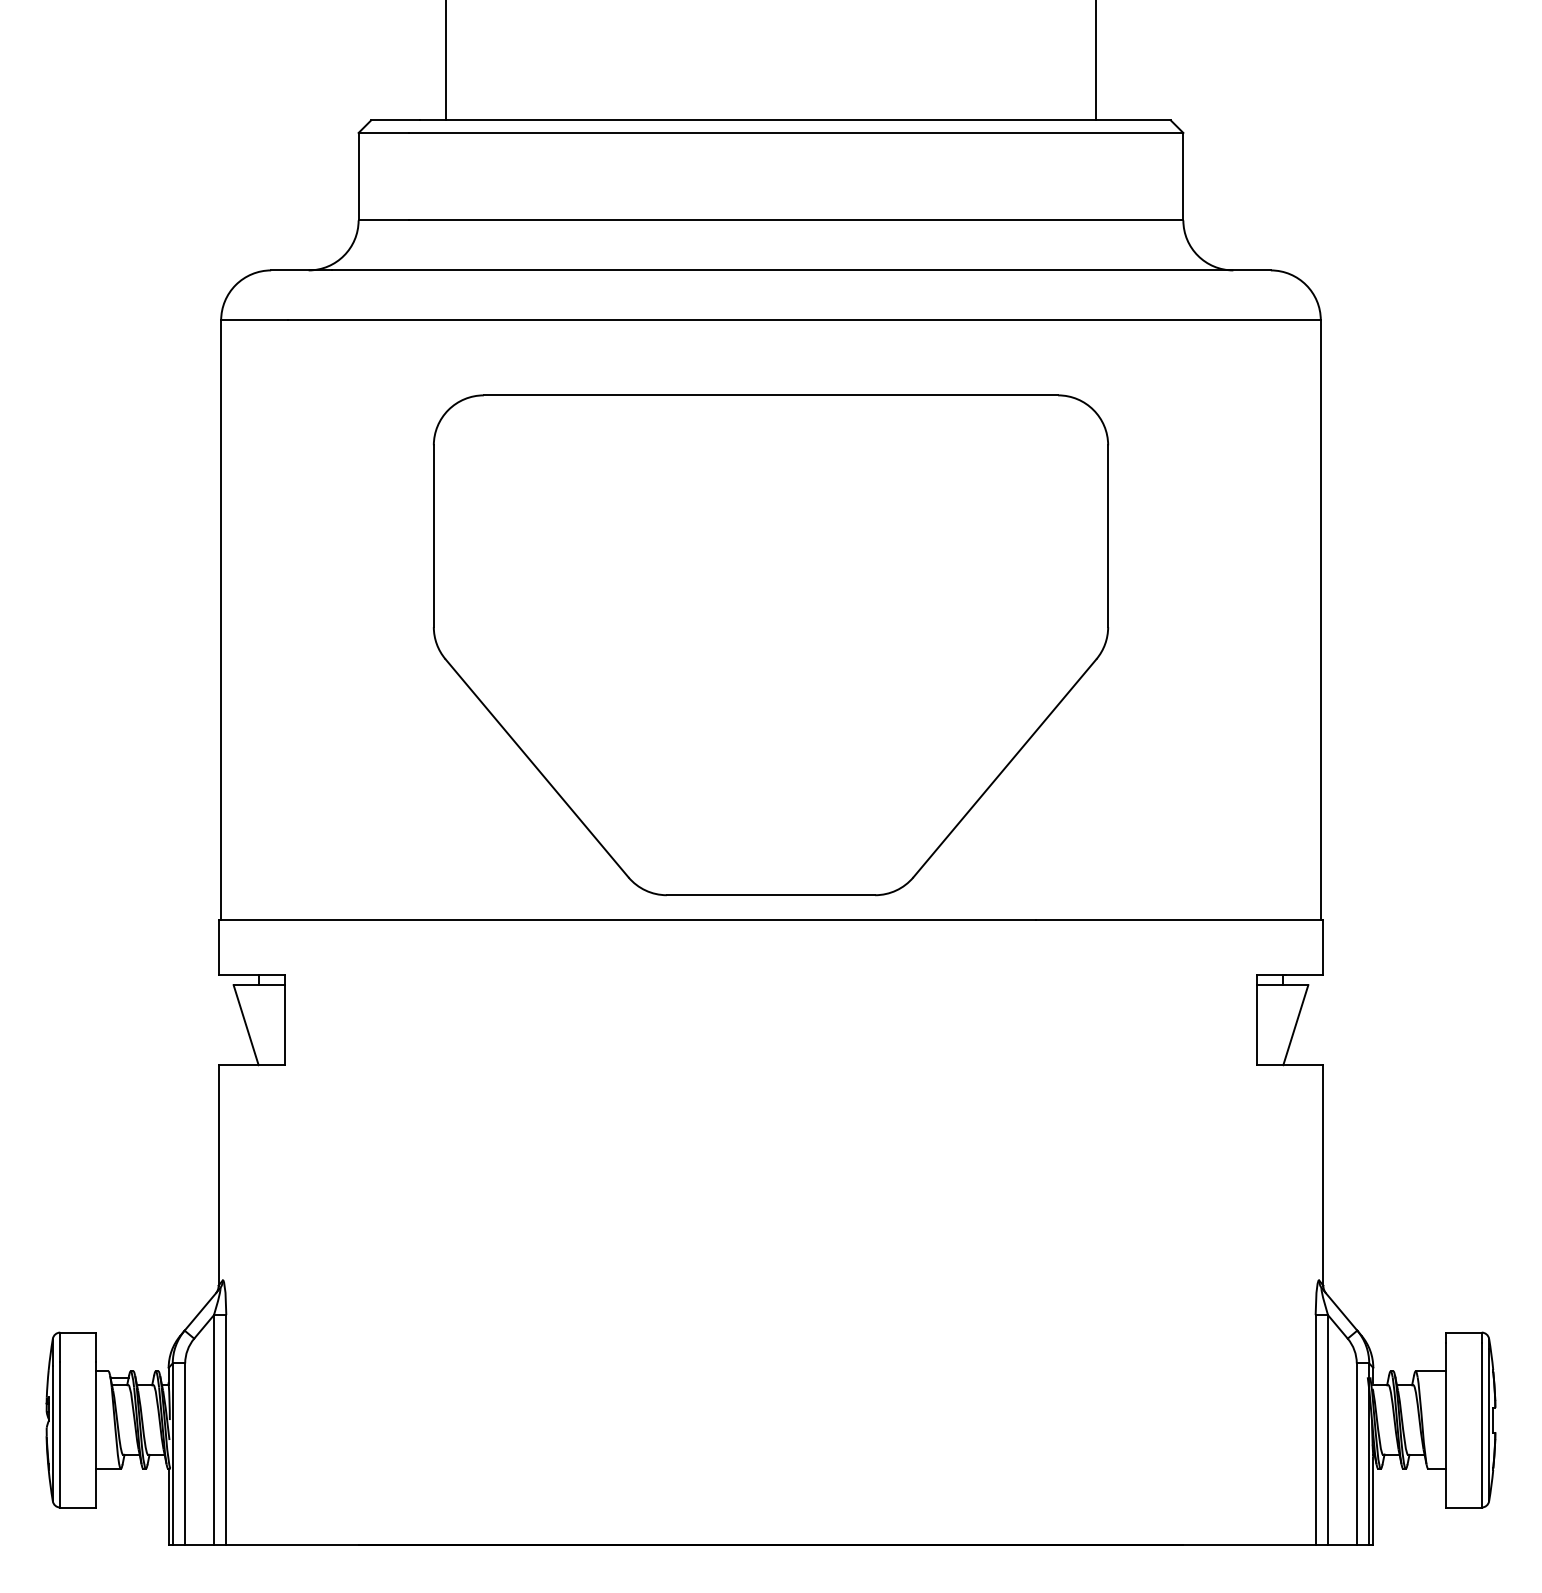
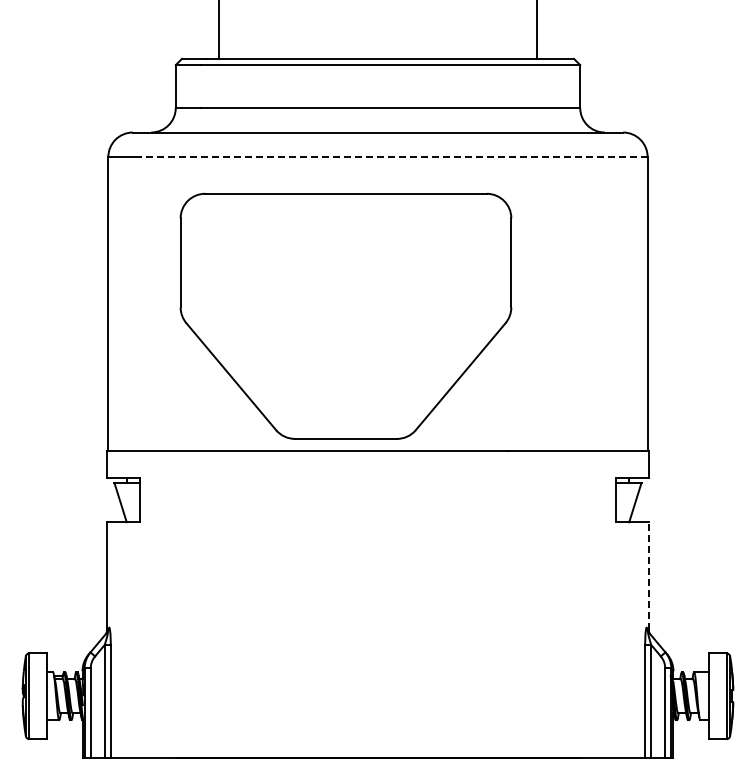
line: (804, 321) -> (394, 157), solid -> dashed
part: (769, 643) -> (345, 315), moved
line: (1322, 1173) -> (648, 575), solid -> dashed

